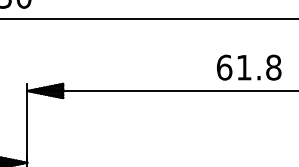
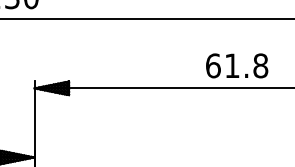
text: (249, 67) -> (237, 65), moved

